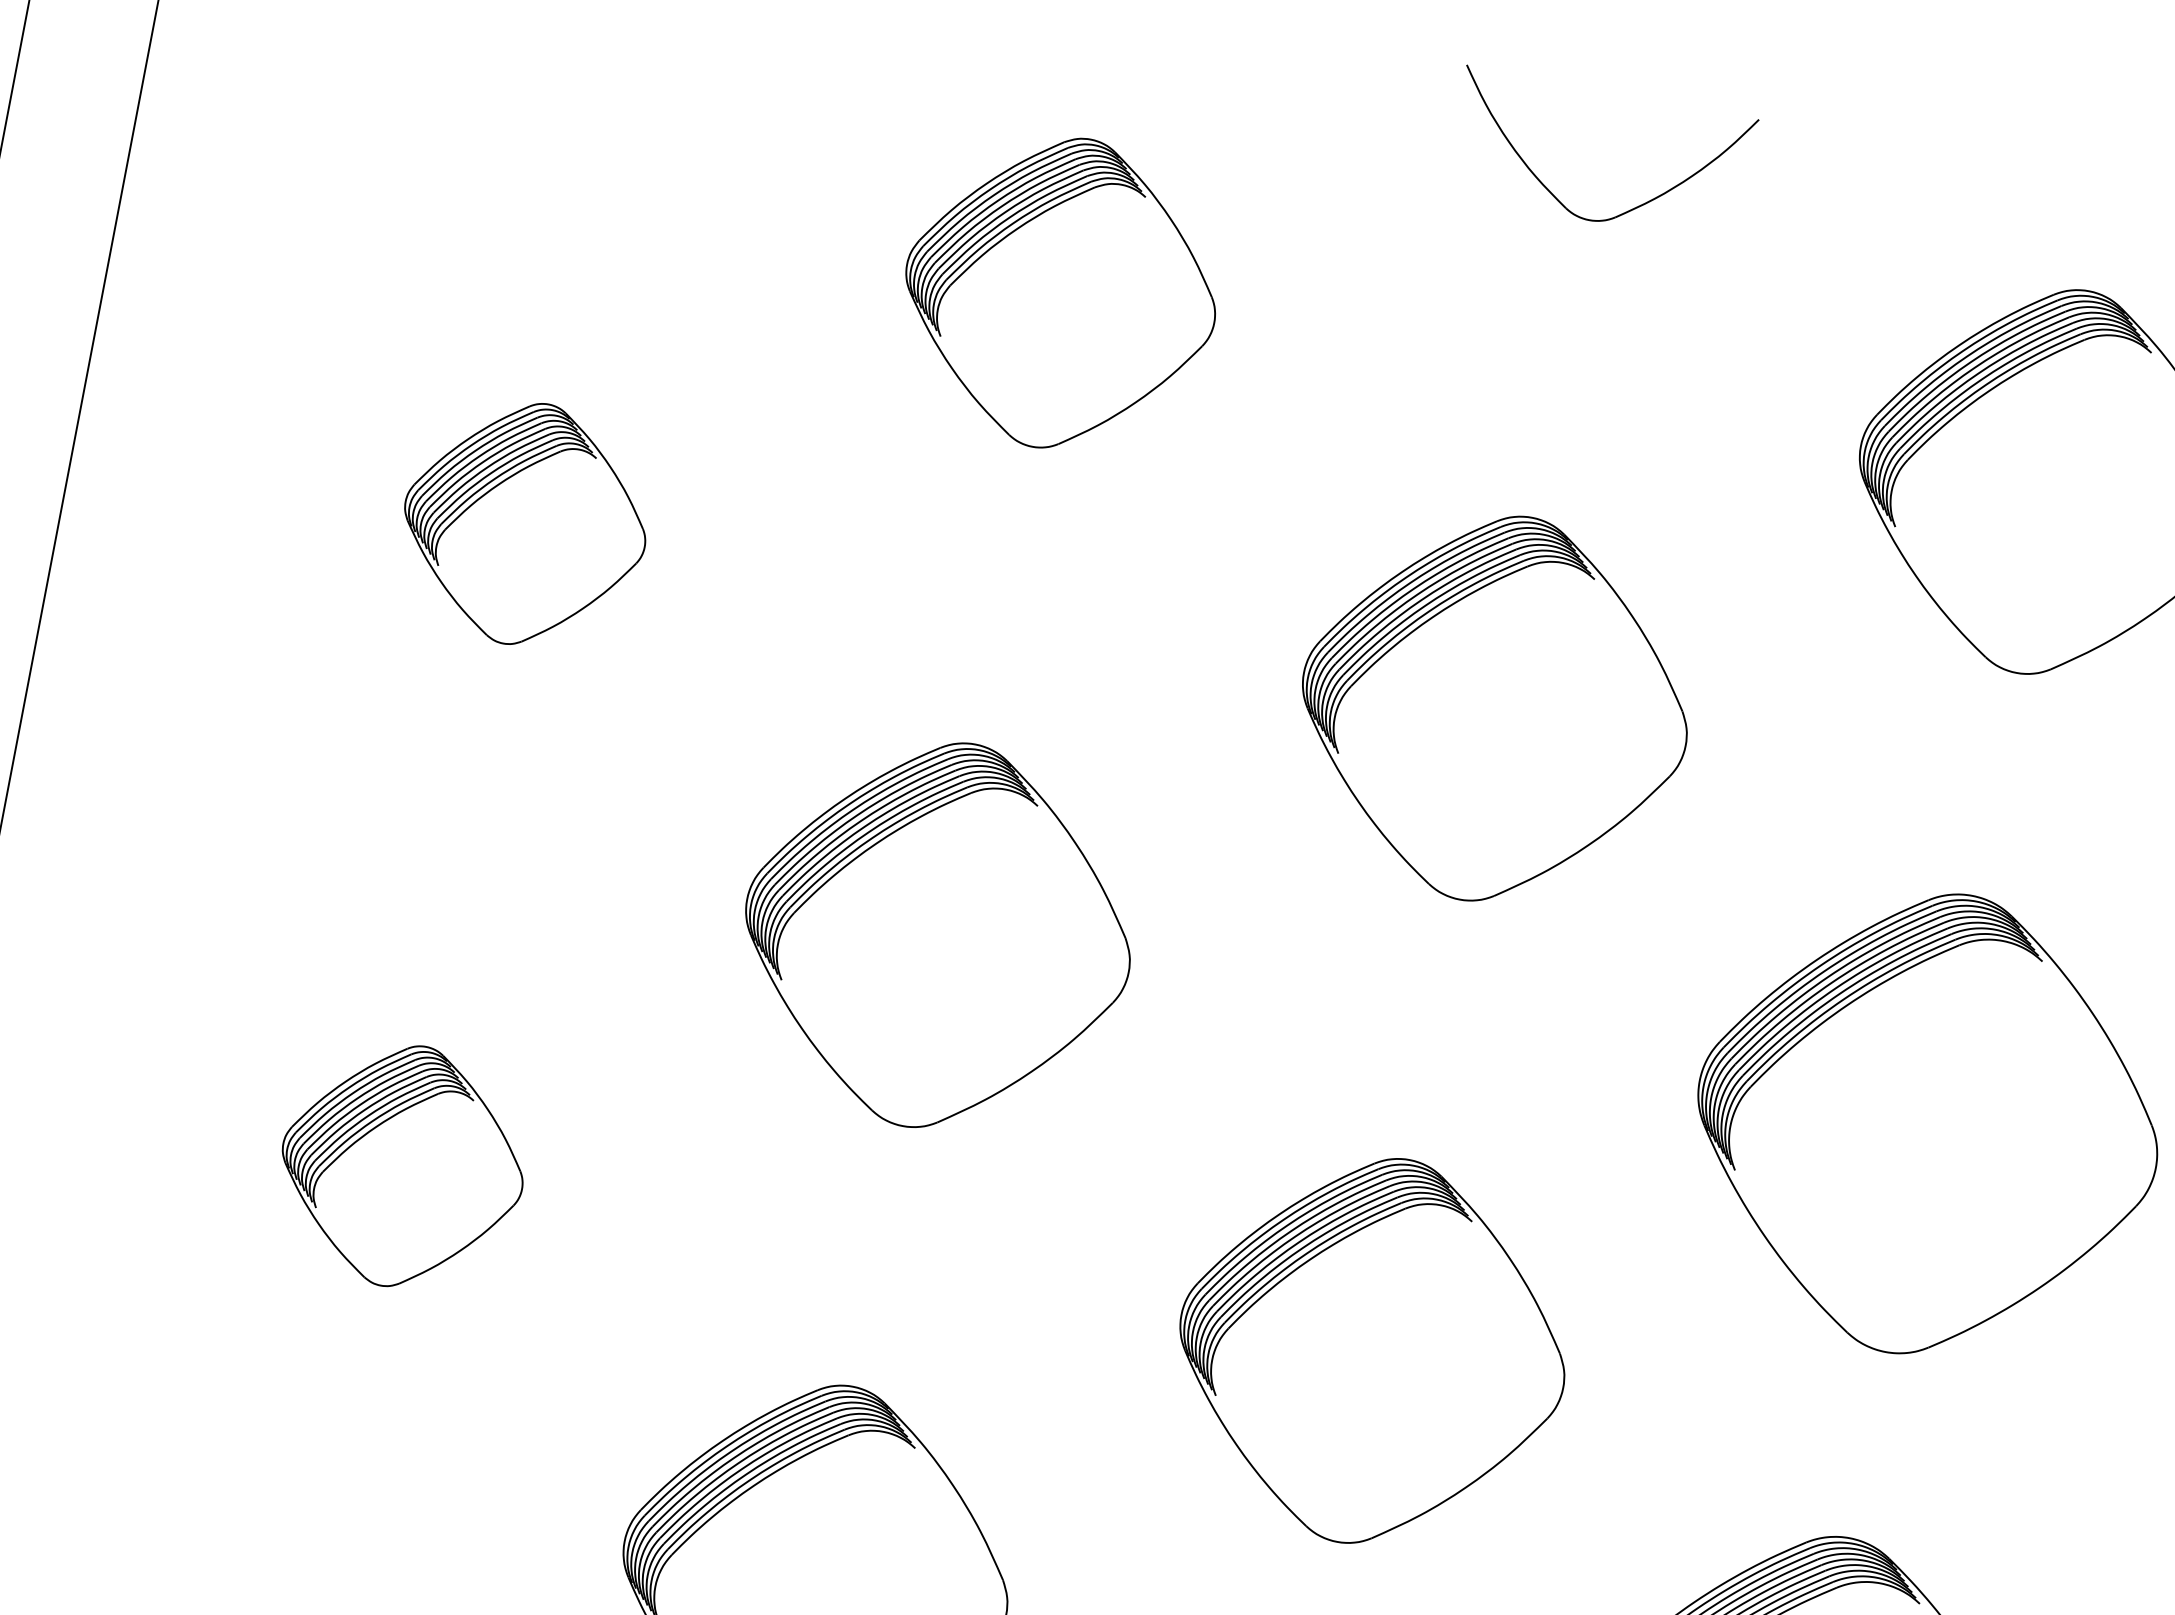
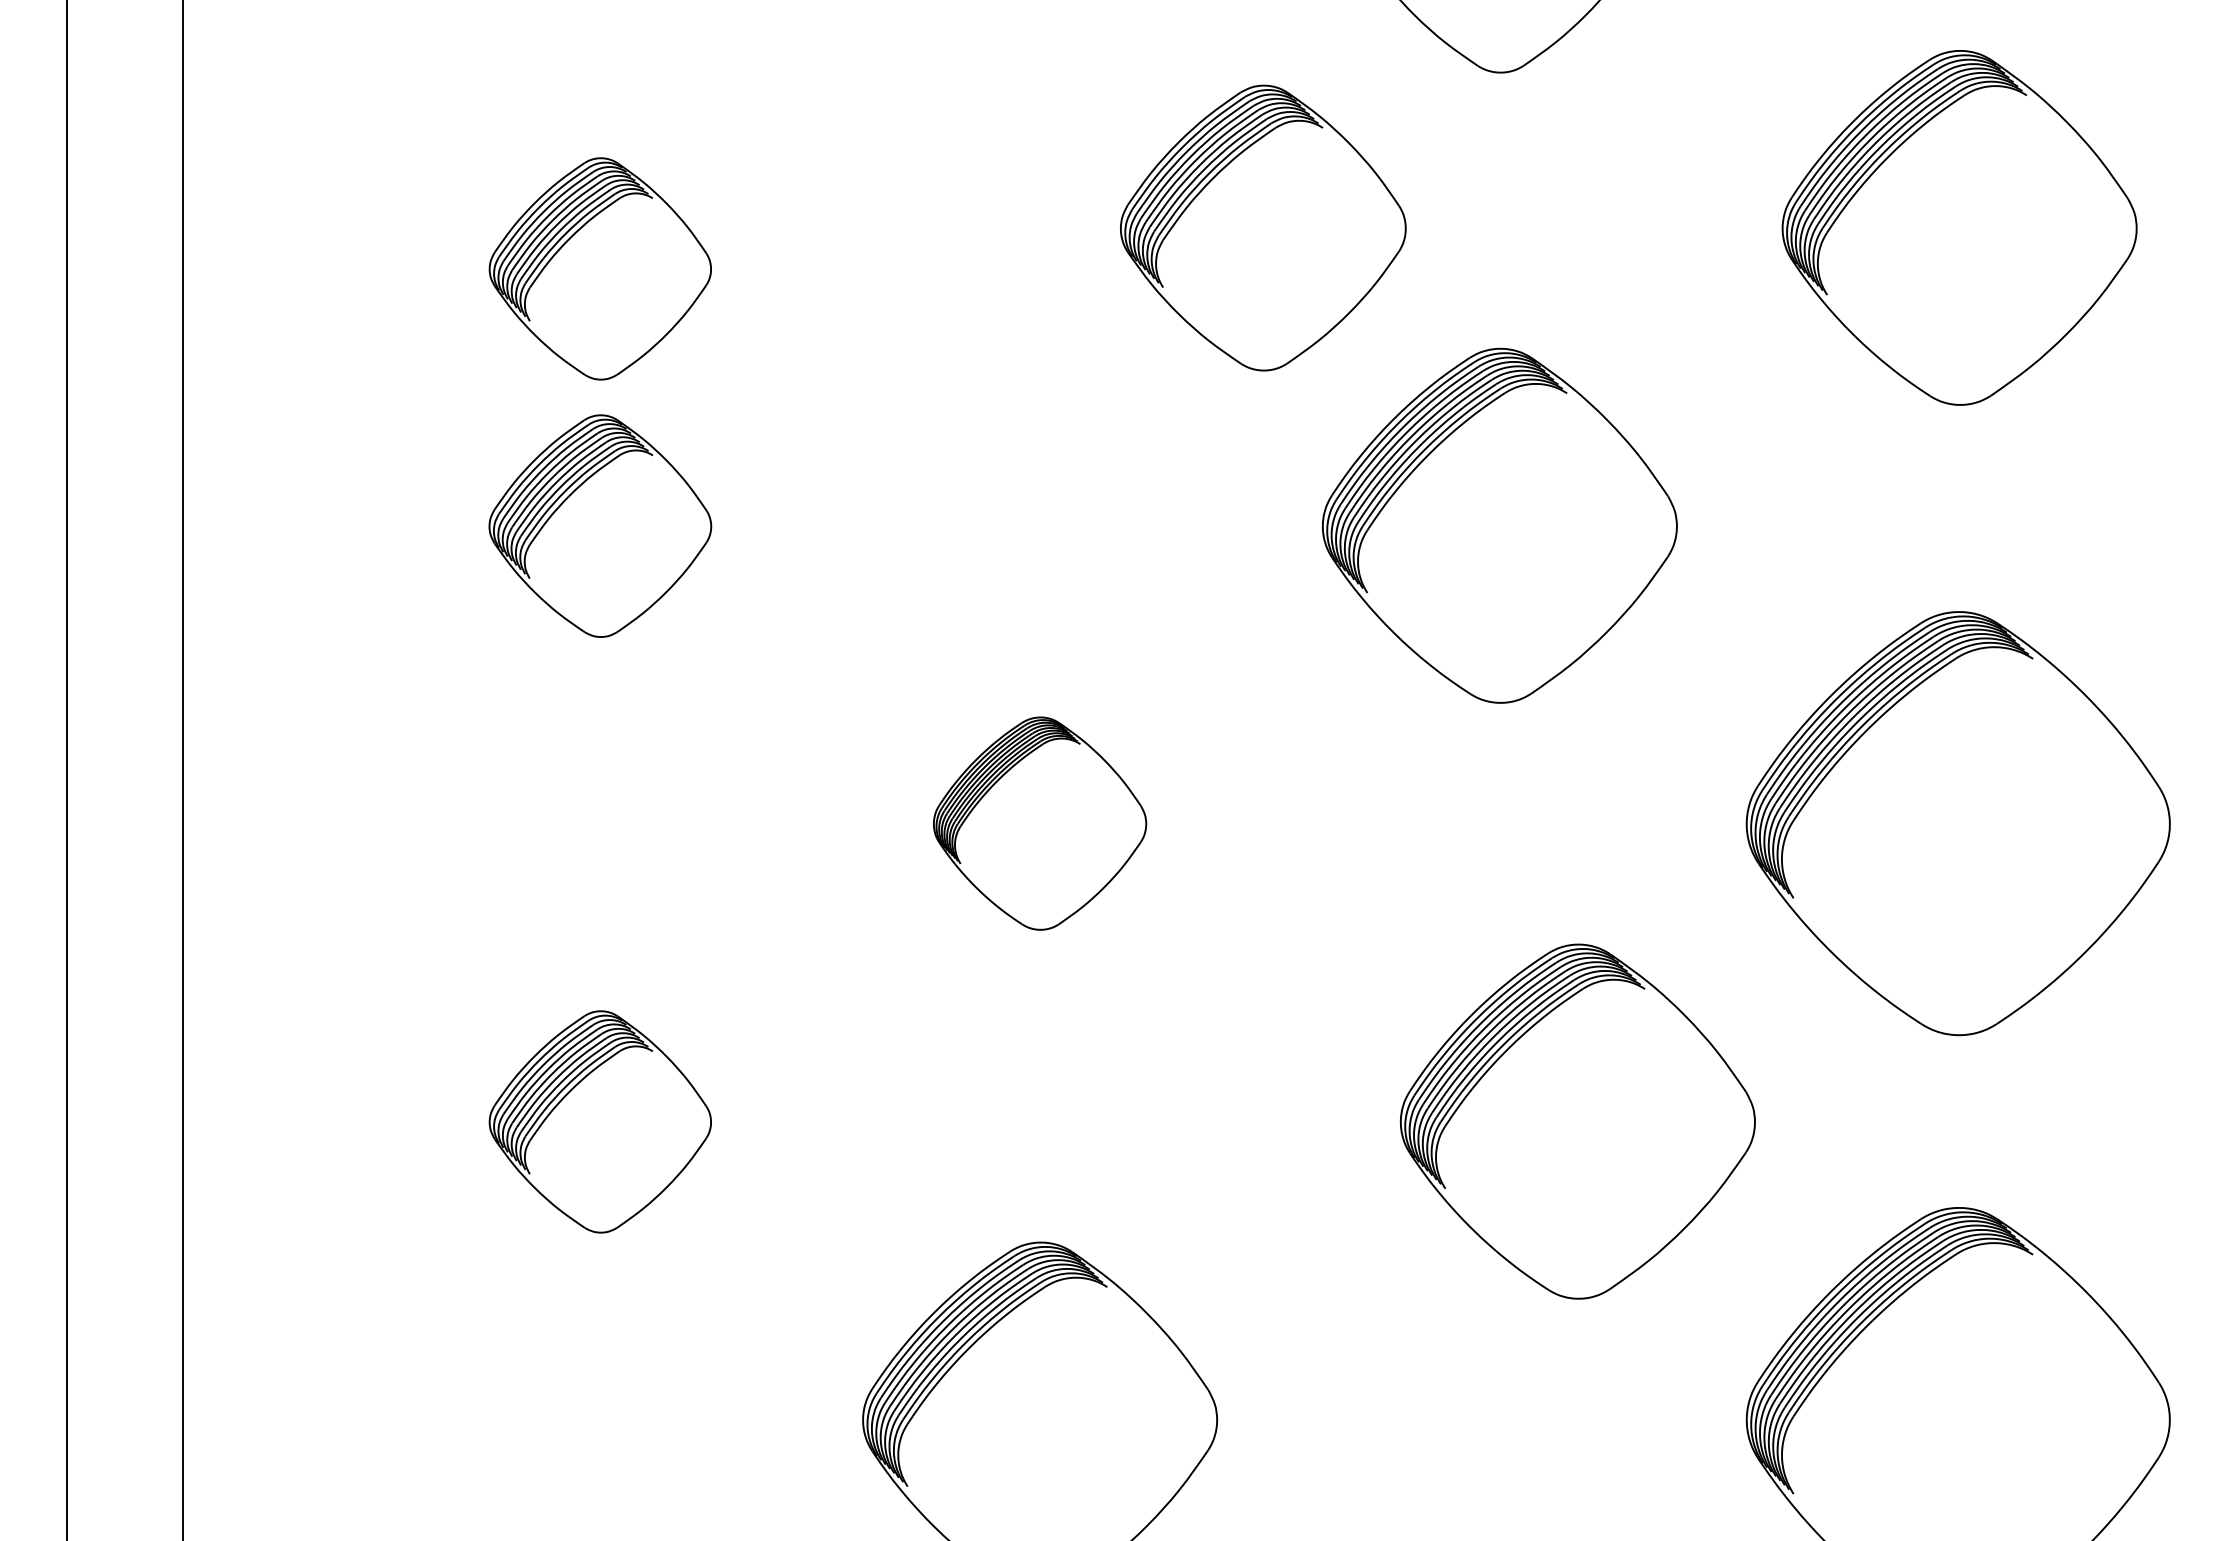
part: (577, 245) -> (599, 268), added
part: (1061, 292) -> (1263, 227), moved
part: (937, 934) -> (1039, 823), size x0.6
part: (1372, 1350) -> (1577, 1121), moved

